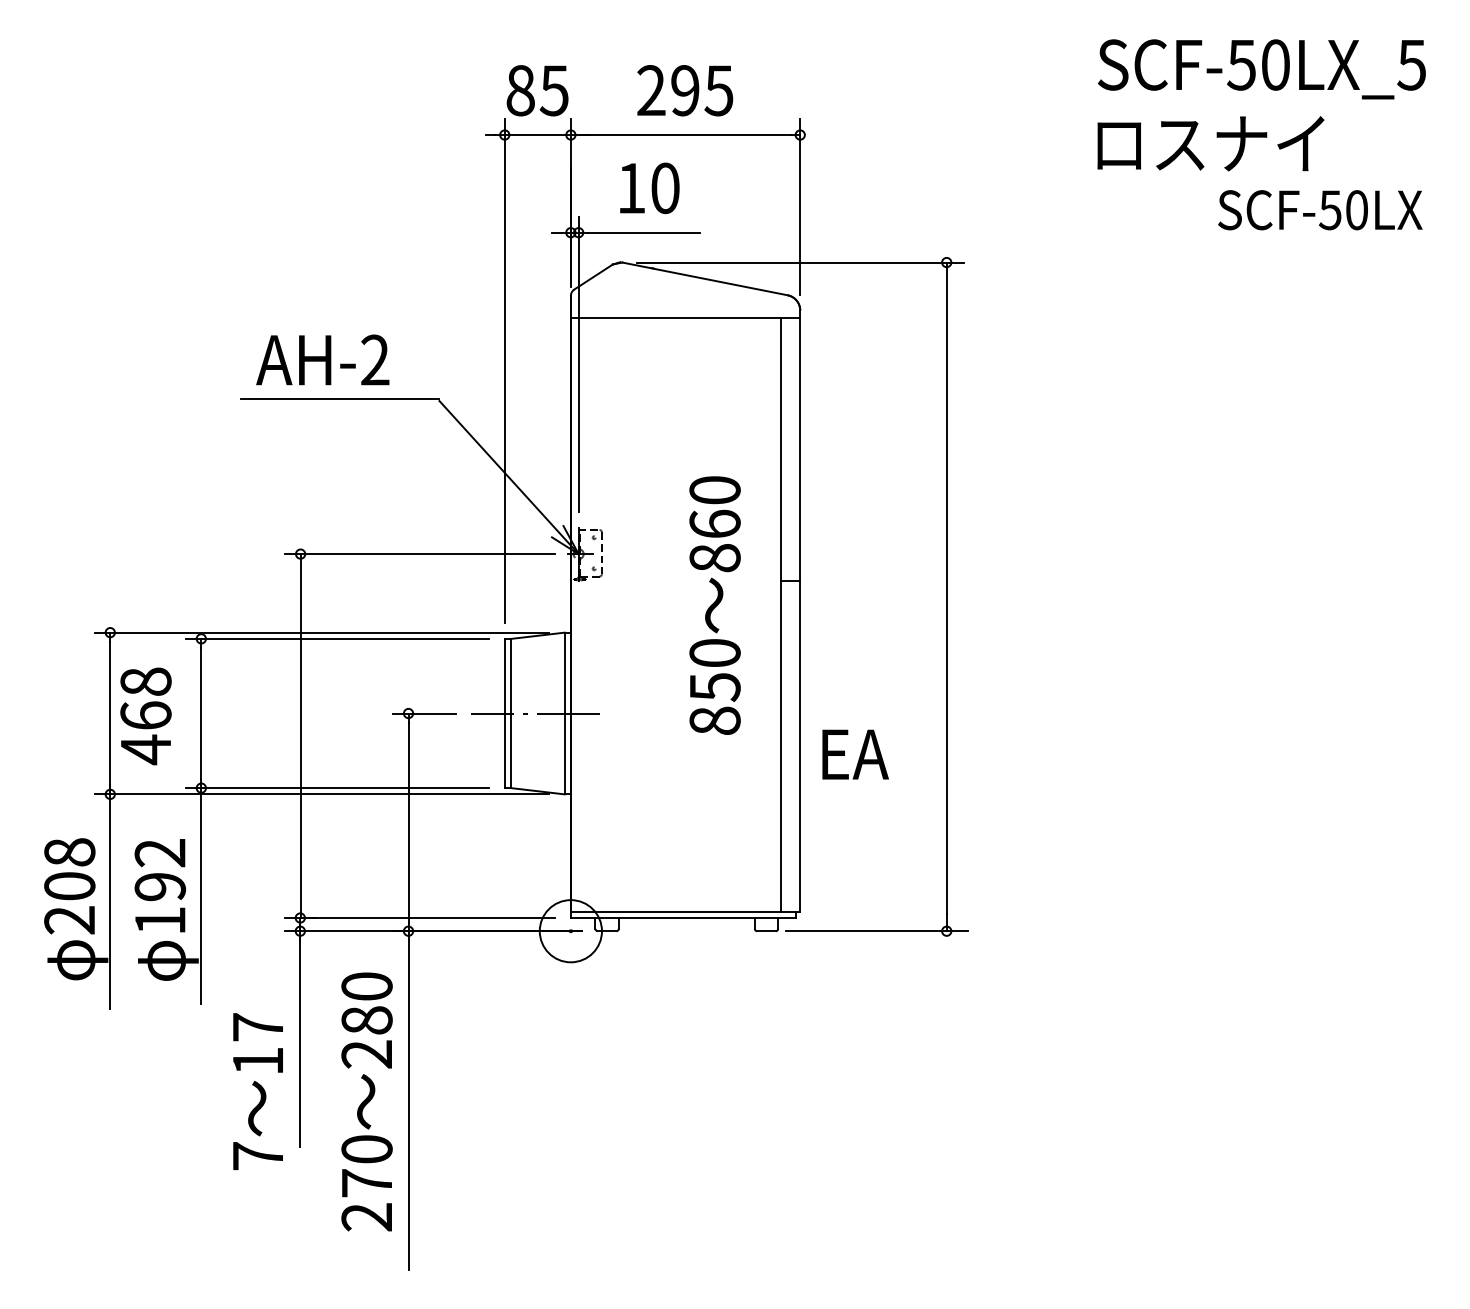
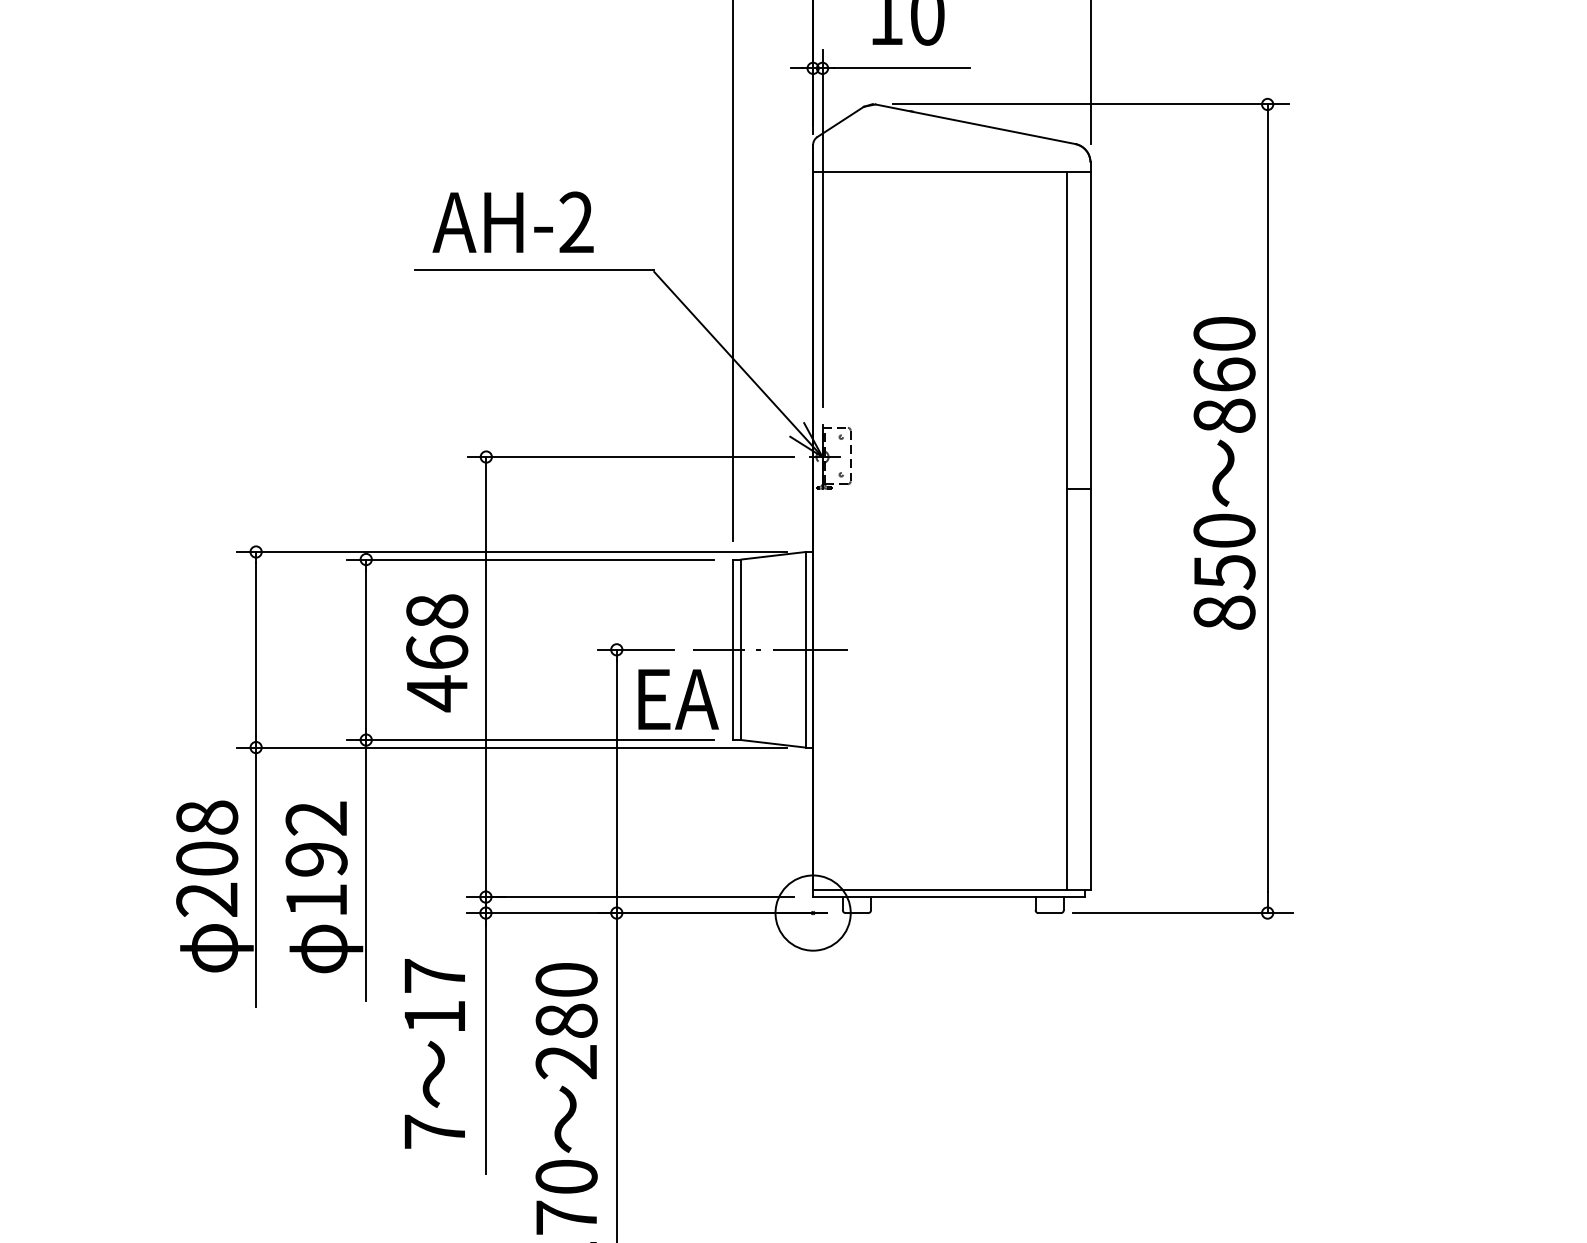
text: (714, 605) -> (1223, 473), moved
text: (145, 716) -> (436, 653), moved
text: (855, 754) -> (678, 699), moved
text: (257, 1091) -> (434, 1053), moved

